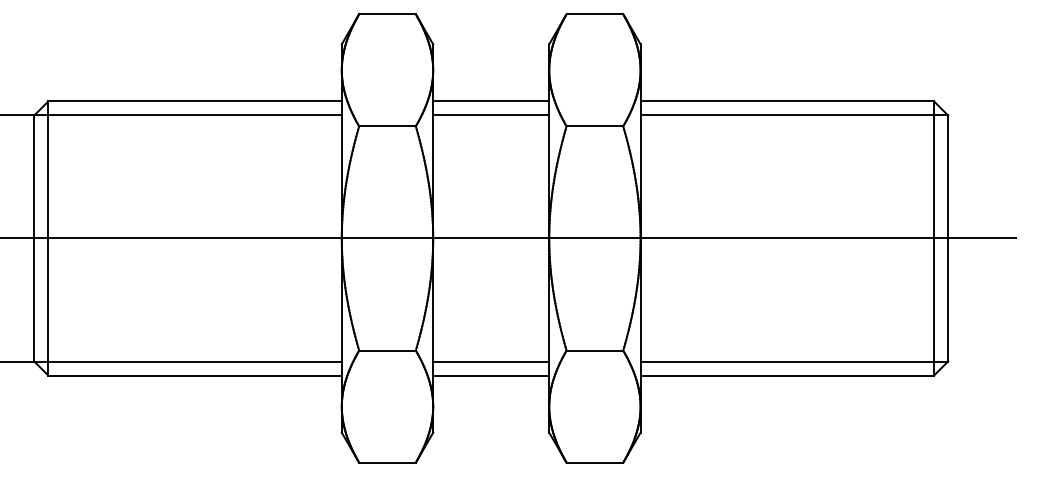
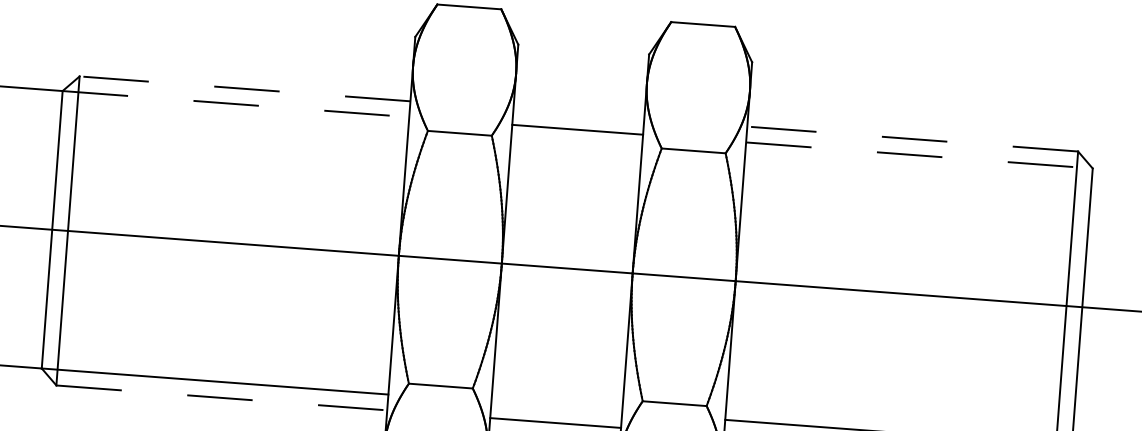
line: (195, 101) -> (245, 88), solid -> dashed
line: (491, 101) -> (579, 114), removed
line: (787, 101) -> (912, 139), solid -> dashed
line: (188, 115) -> (236, 104), solid -> dashed
line: (794, 115) -> (919, 155), solid -> dashed
line: (491, 361) -> (557, 407), removed
line: (195, 375) -> (222, 397), solid -> dashed

